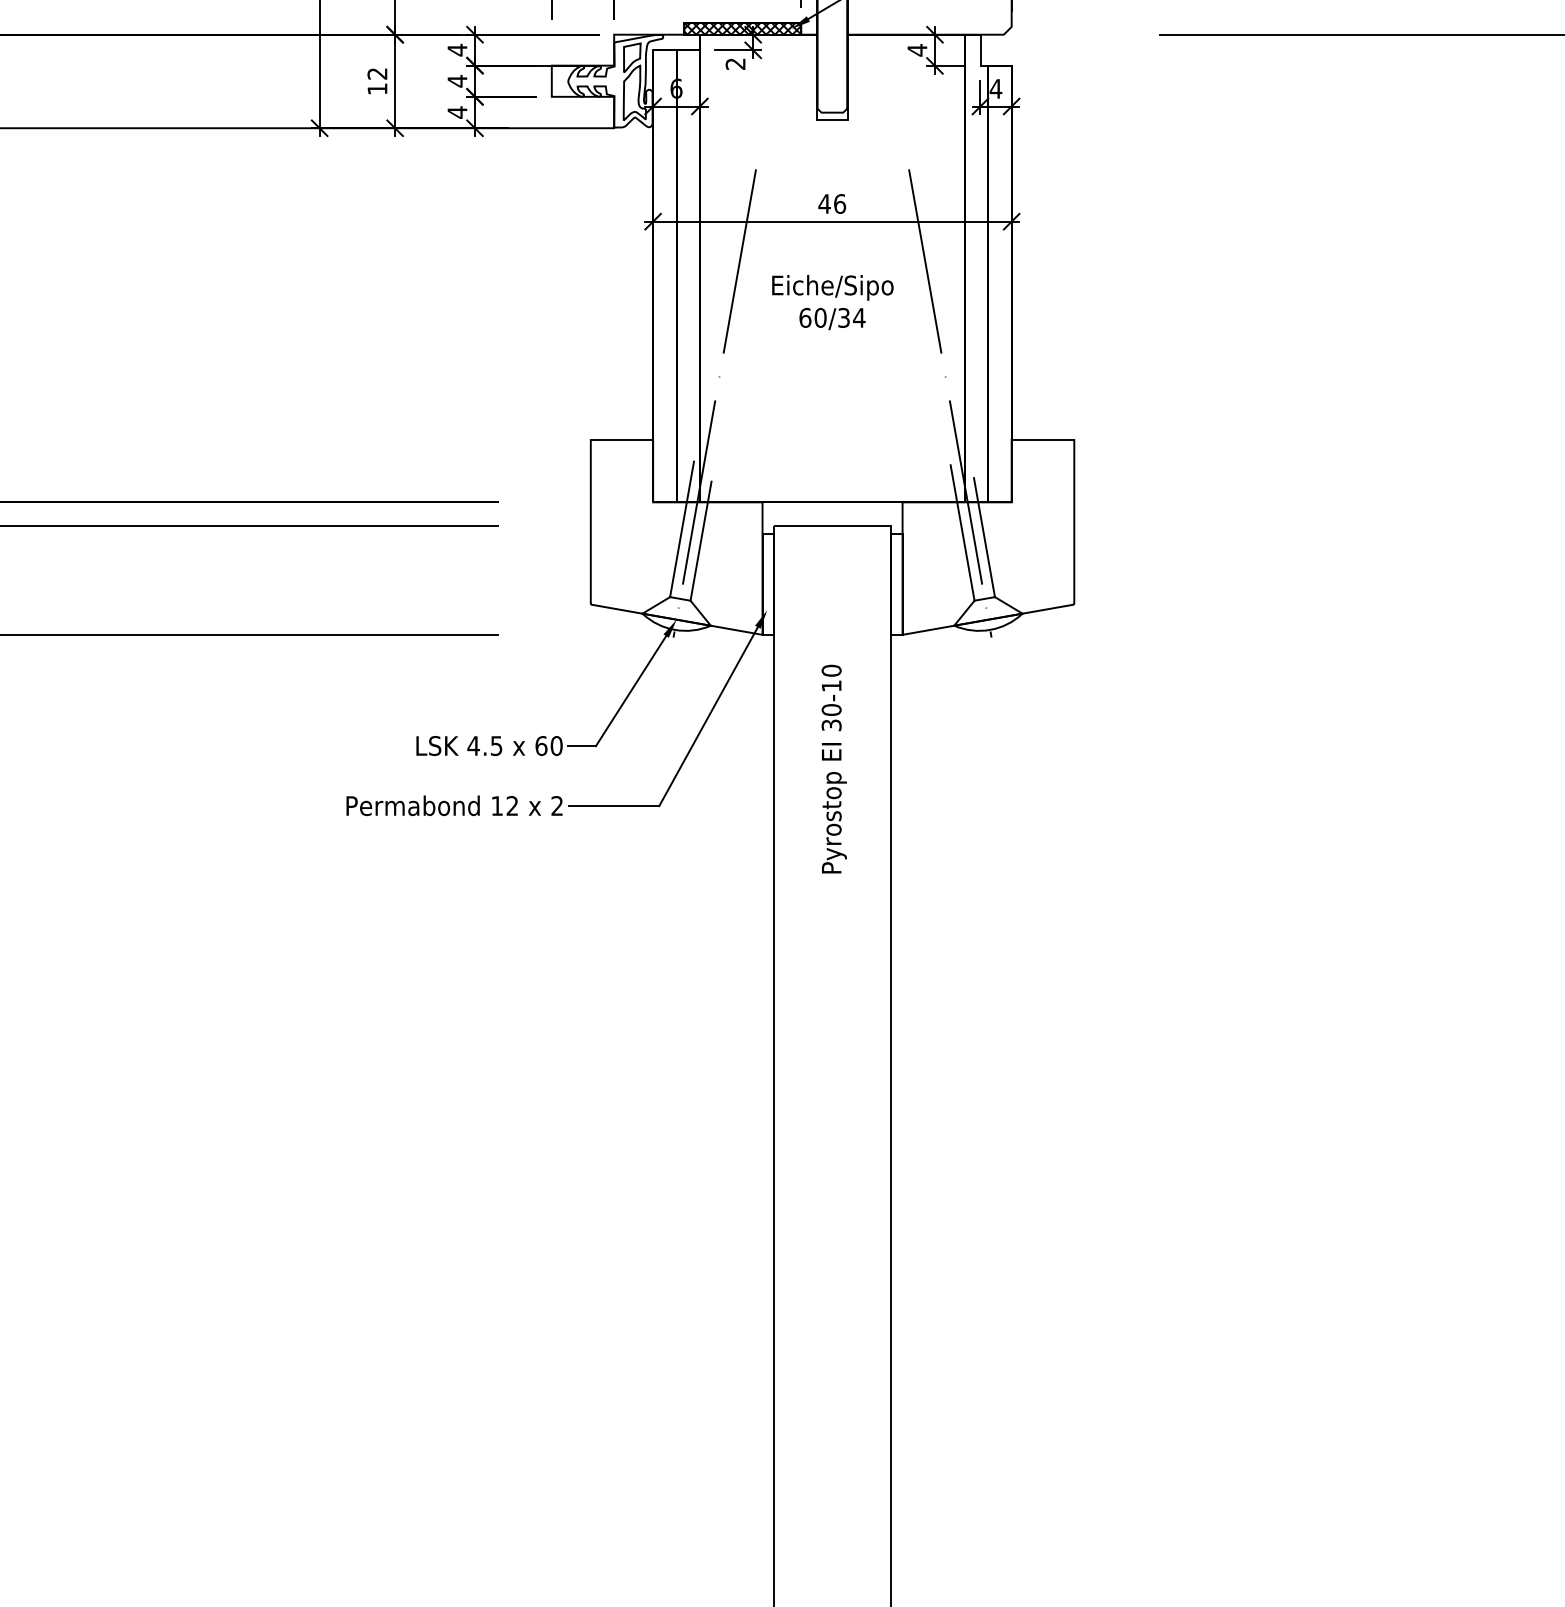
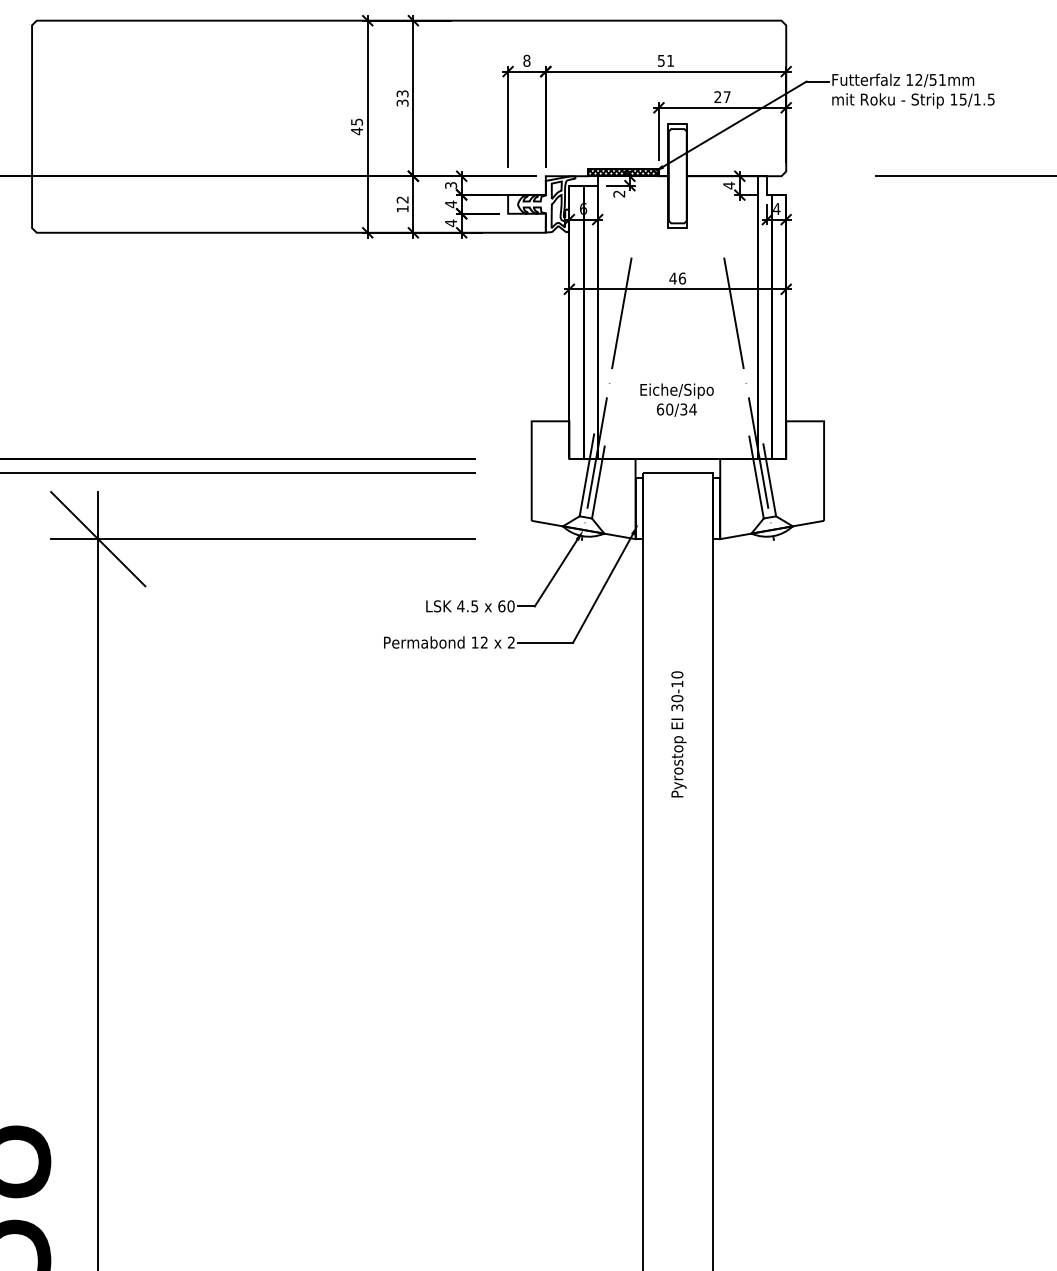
text: (458, 50) -> (451, 185), 4 -> 3
text: (831, 301) -> (676, 399), moved
text: (833, 769) -> (678, 734), moved

